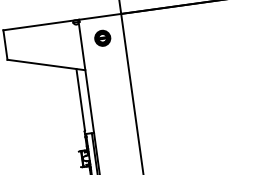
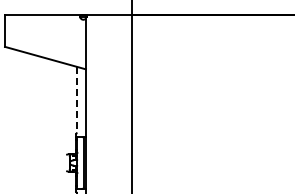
part: (102, 38) -> (108, 38), removed
line: (80, 100) -> (76, 100), solid -> dashed

